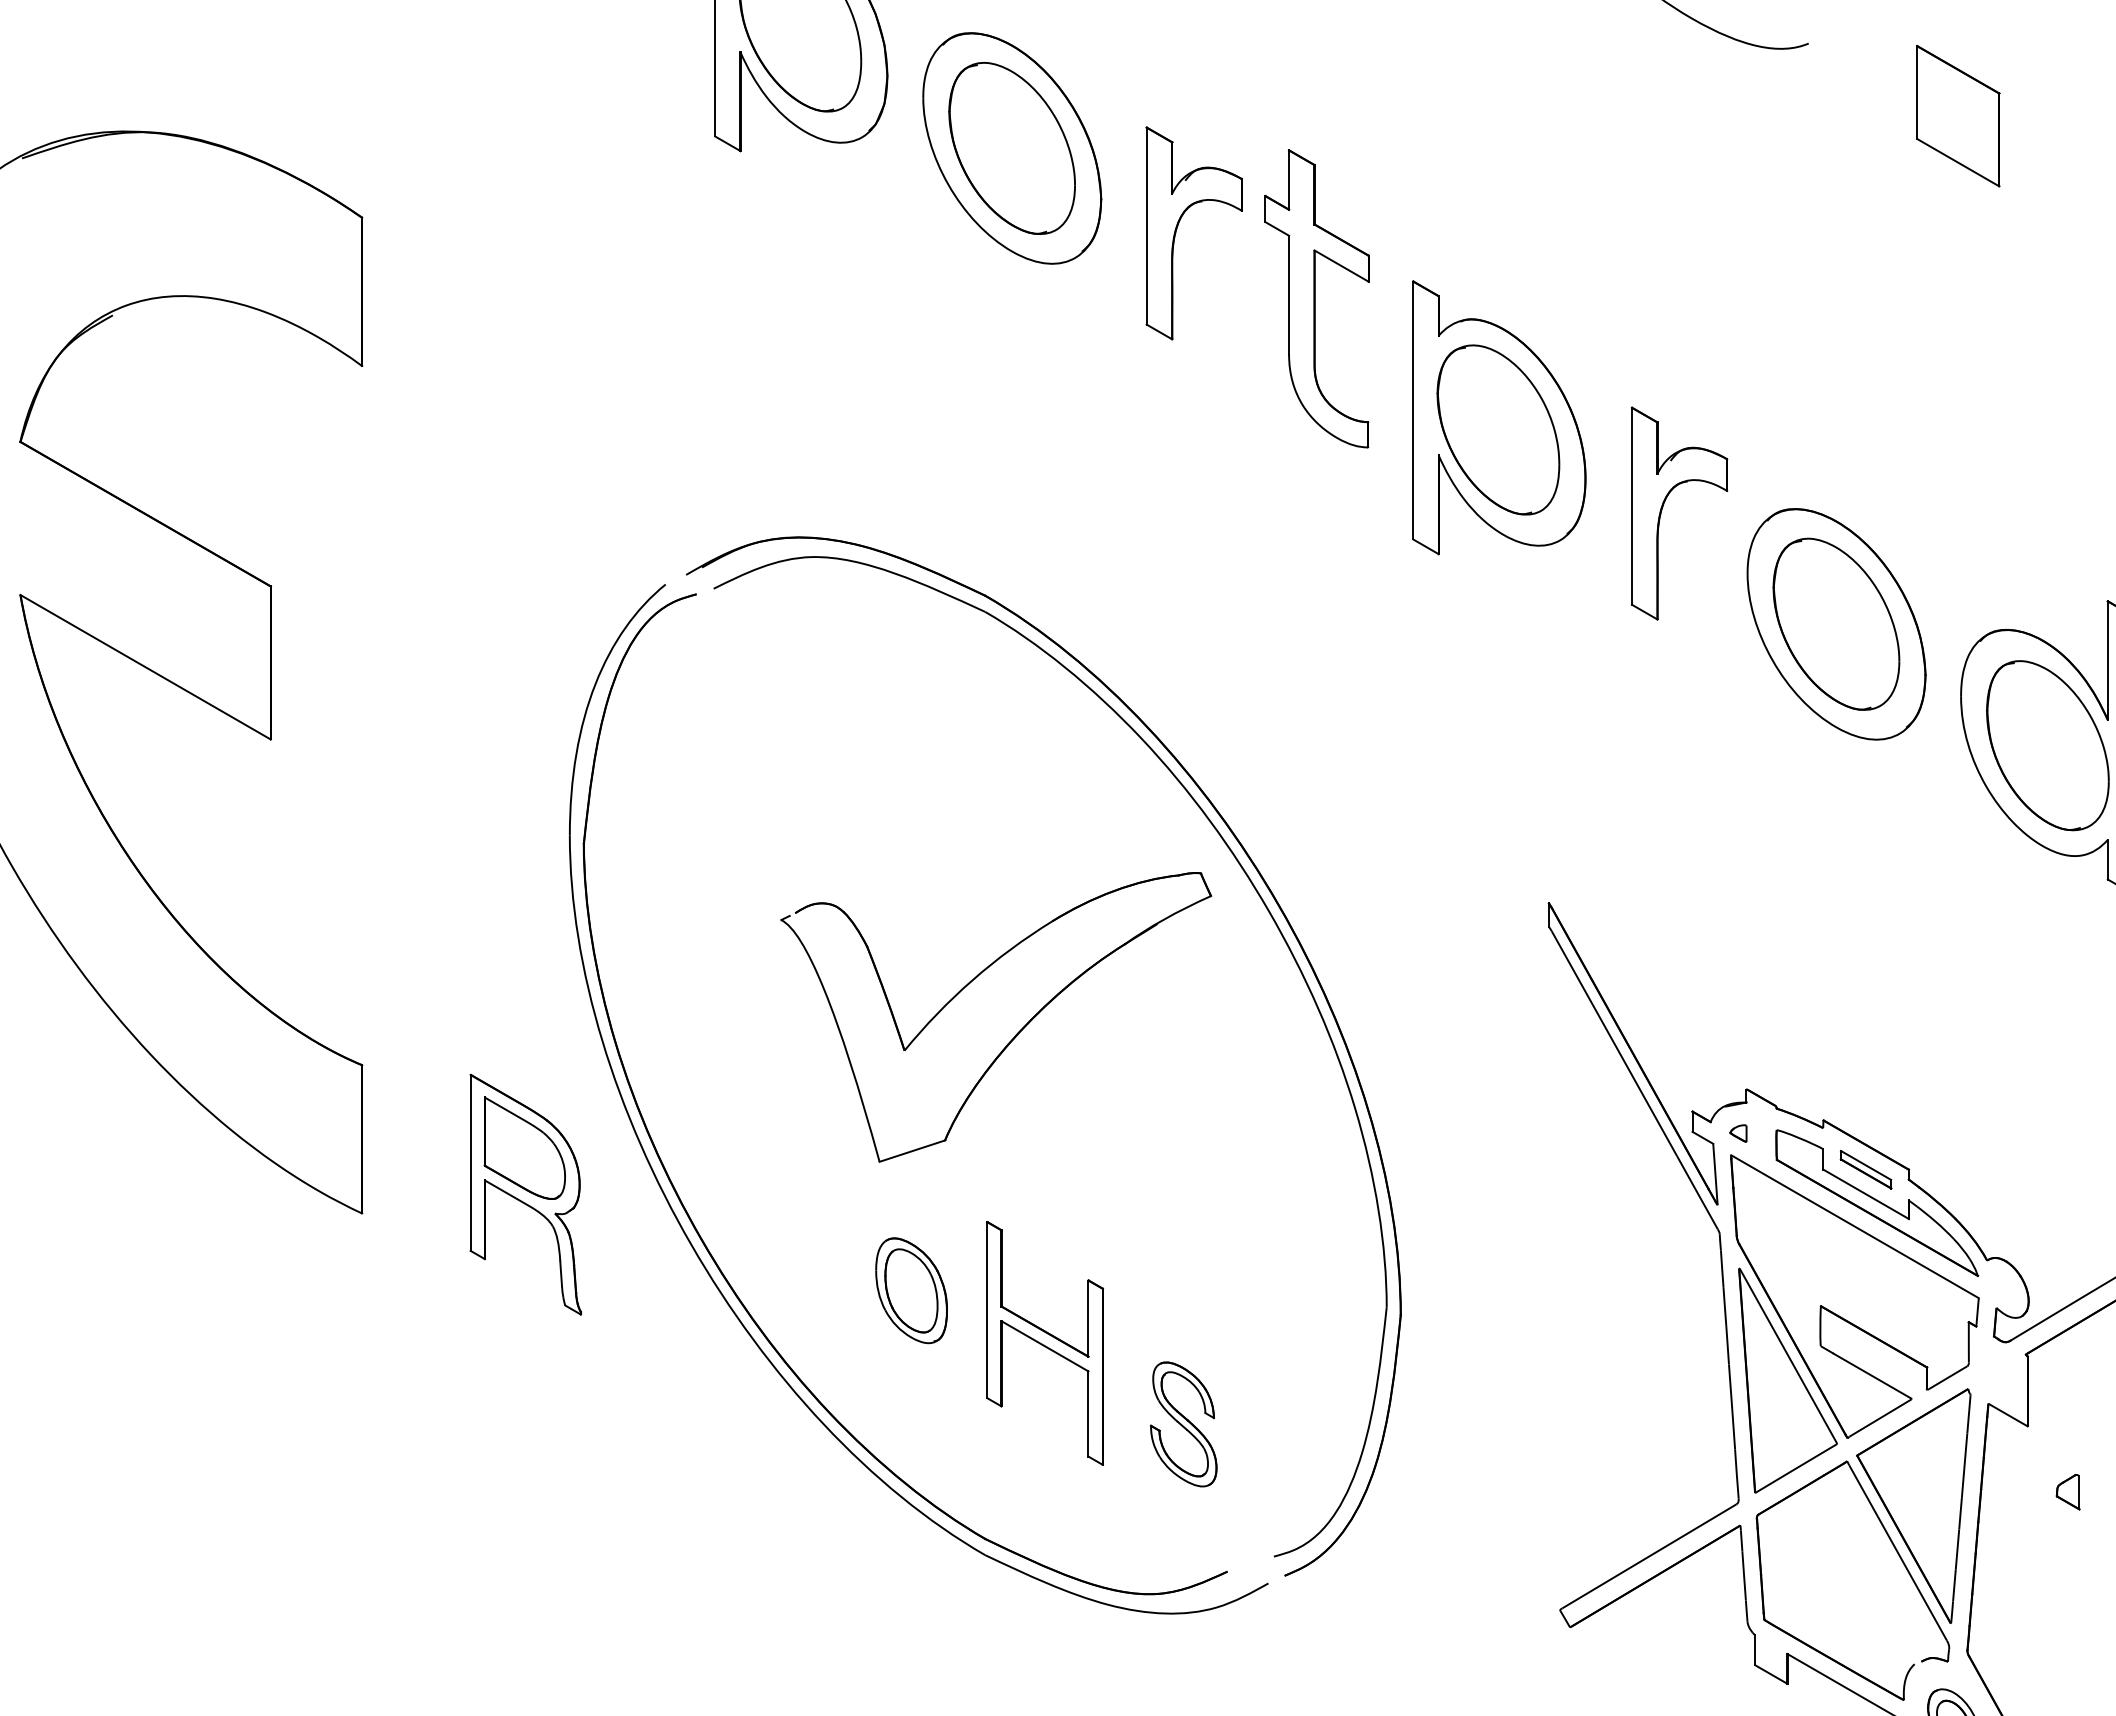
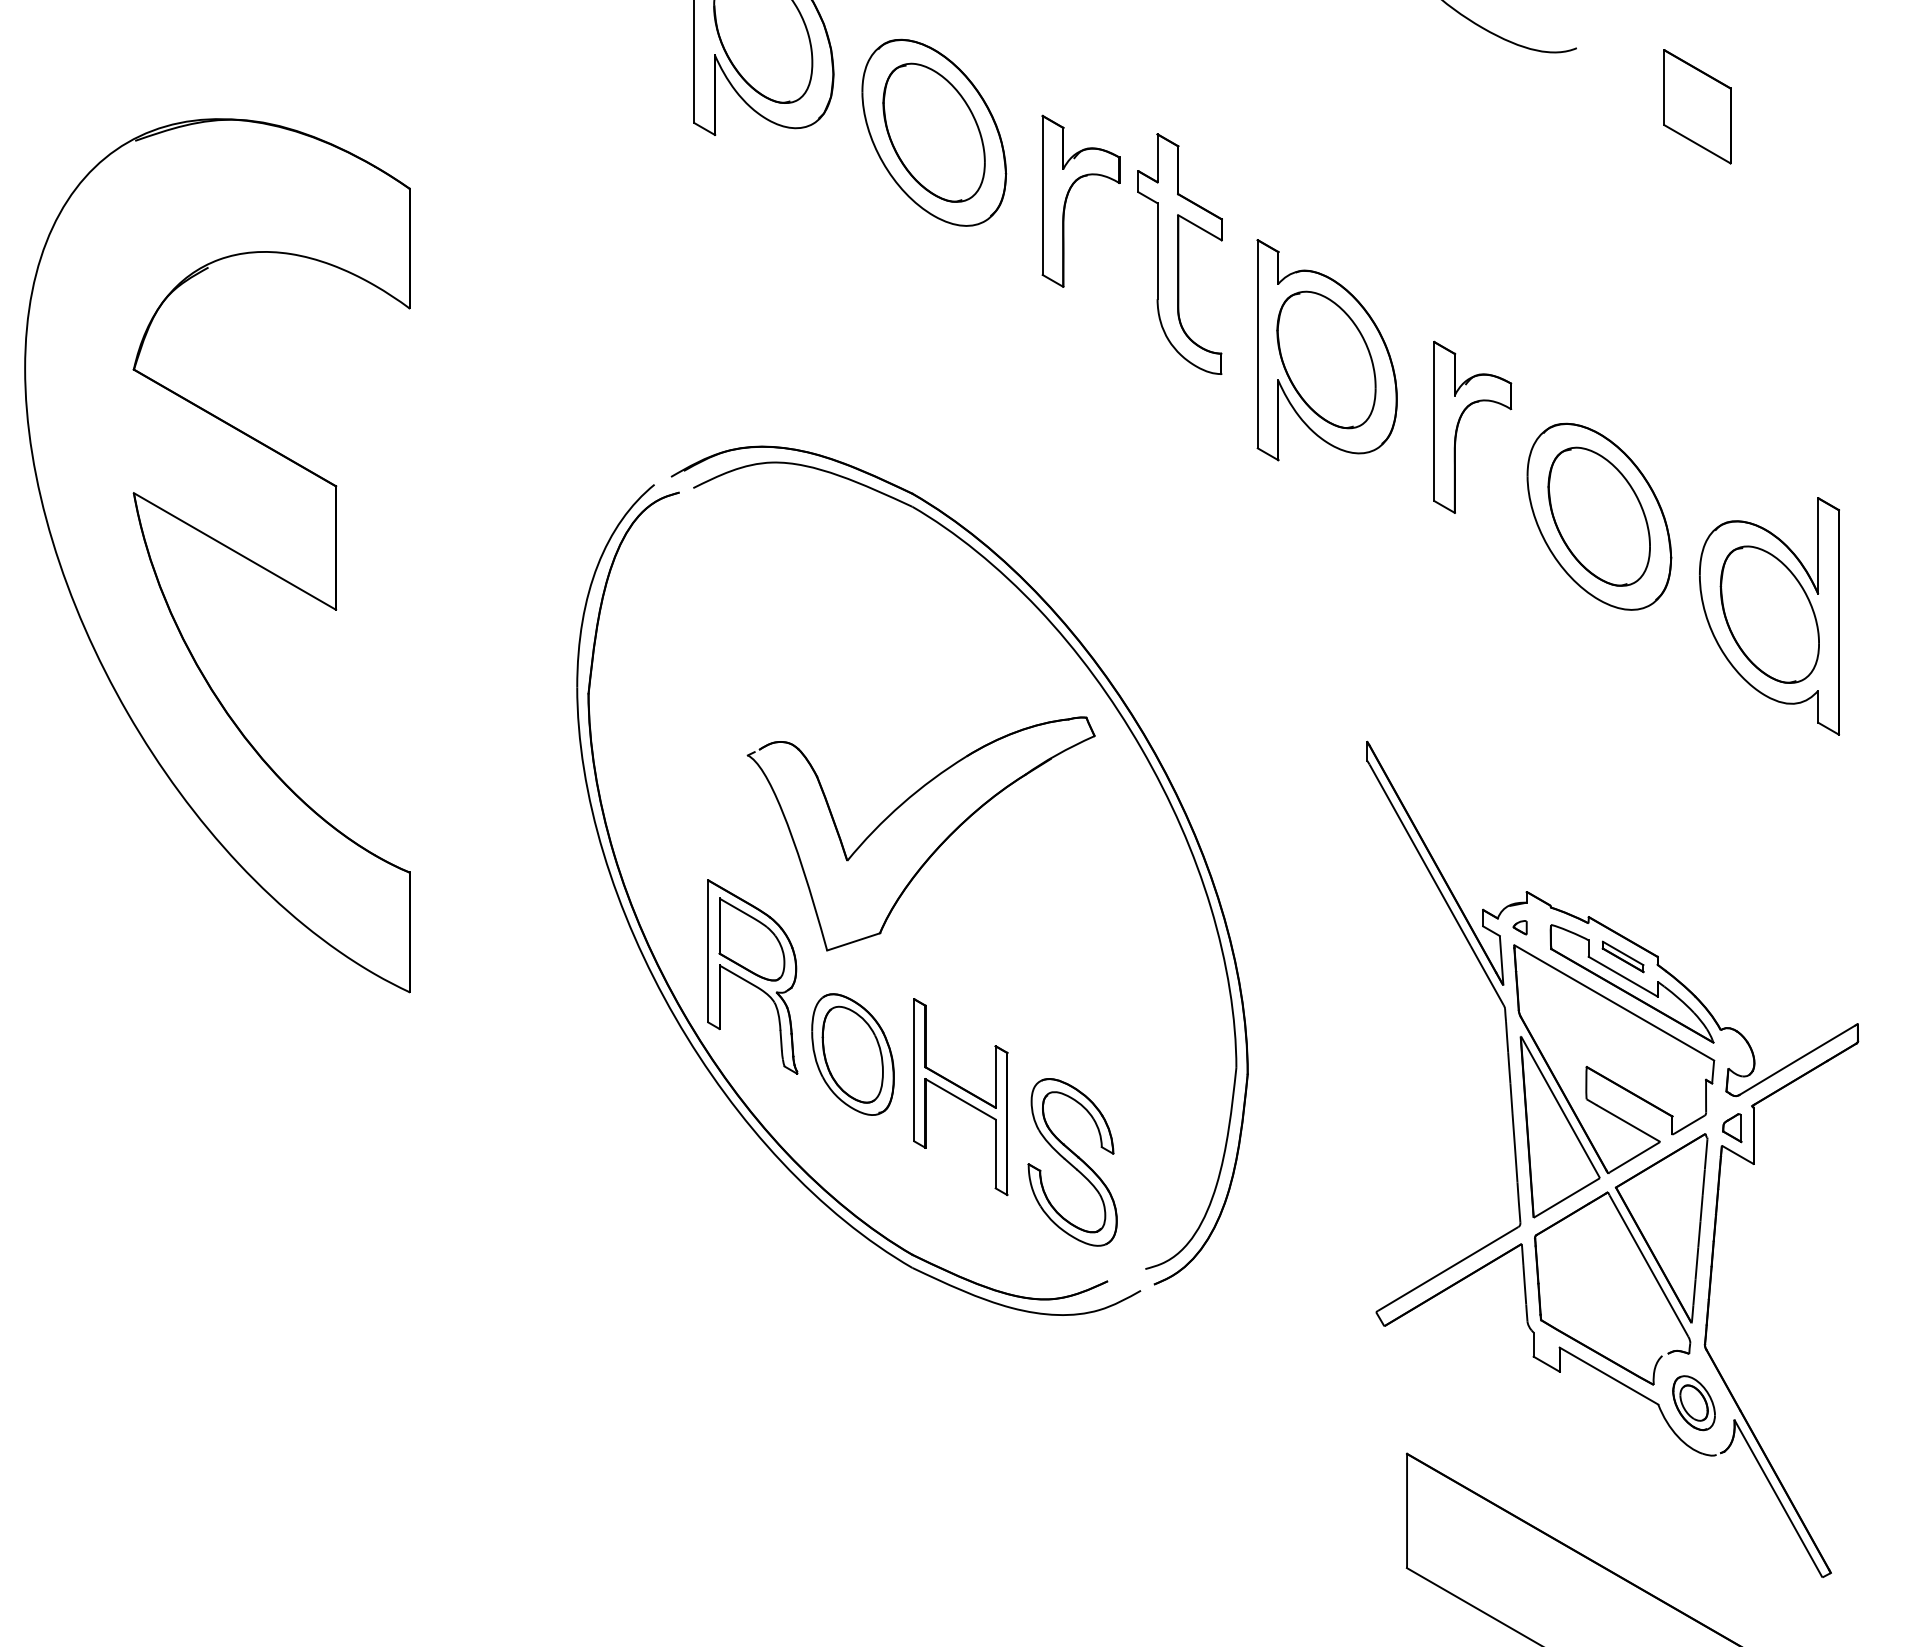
part: (525, 1194) -> (752, 976), moved
part: (910, 1290) -> (852, 1054), size x1.43
part: (1183, 1424) -> (1072, 1162), size x1.67
part: (2068, 1492) -> (1732, 1128), moved

